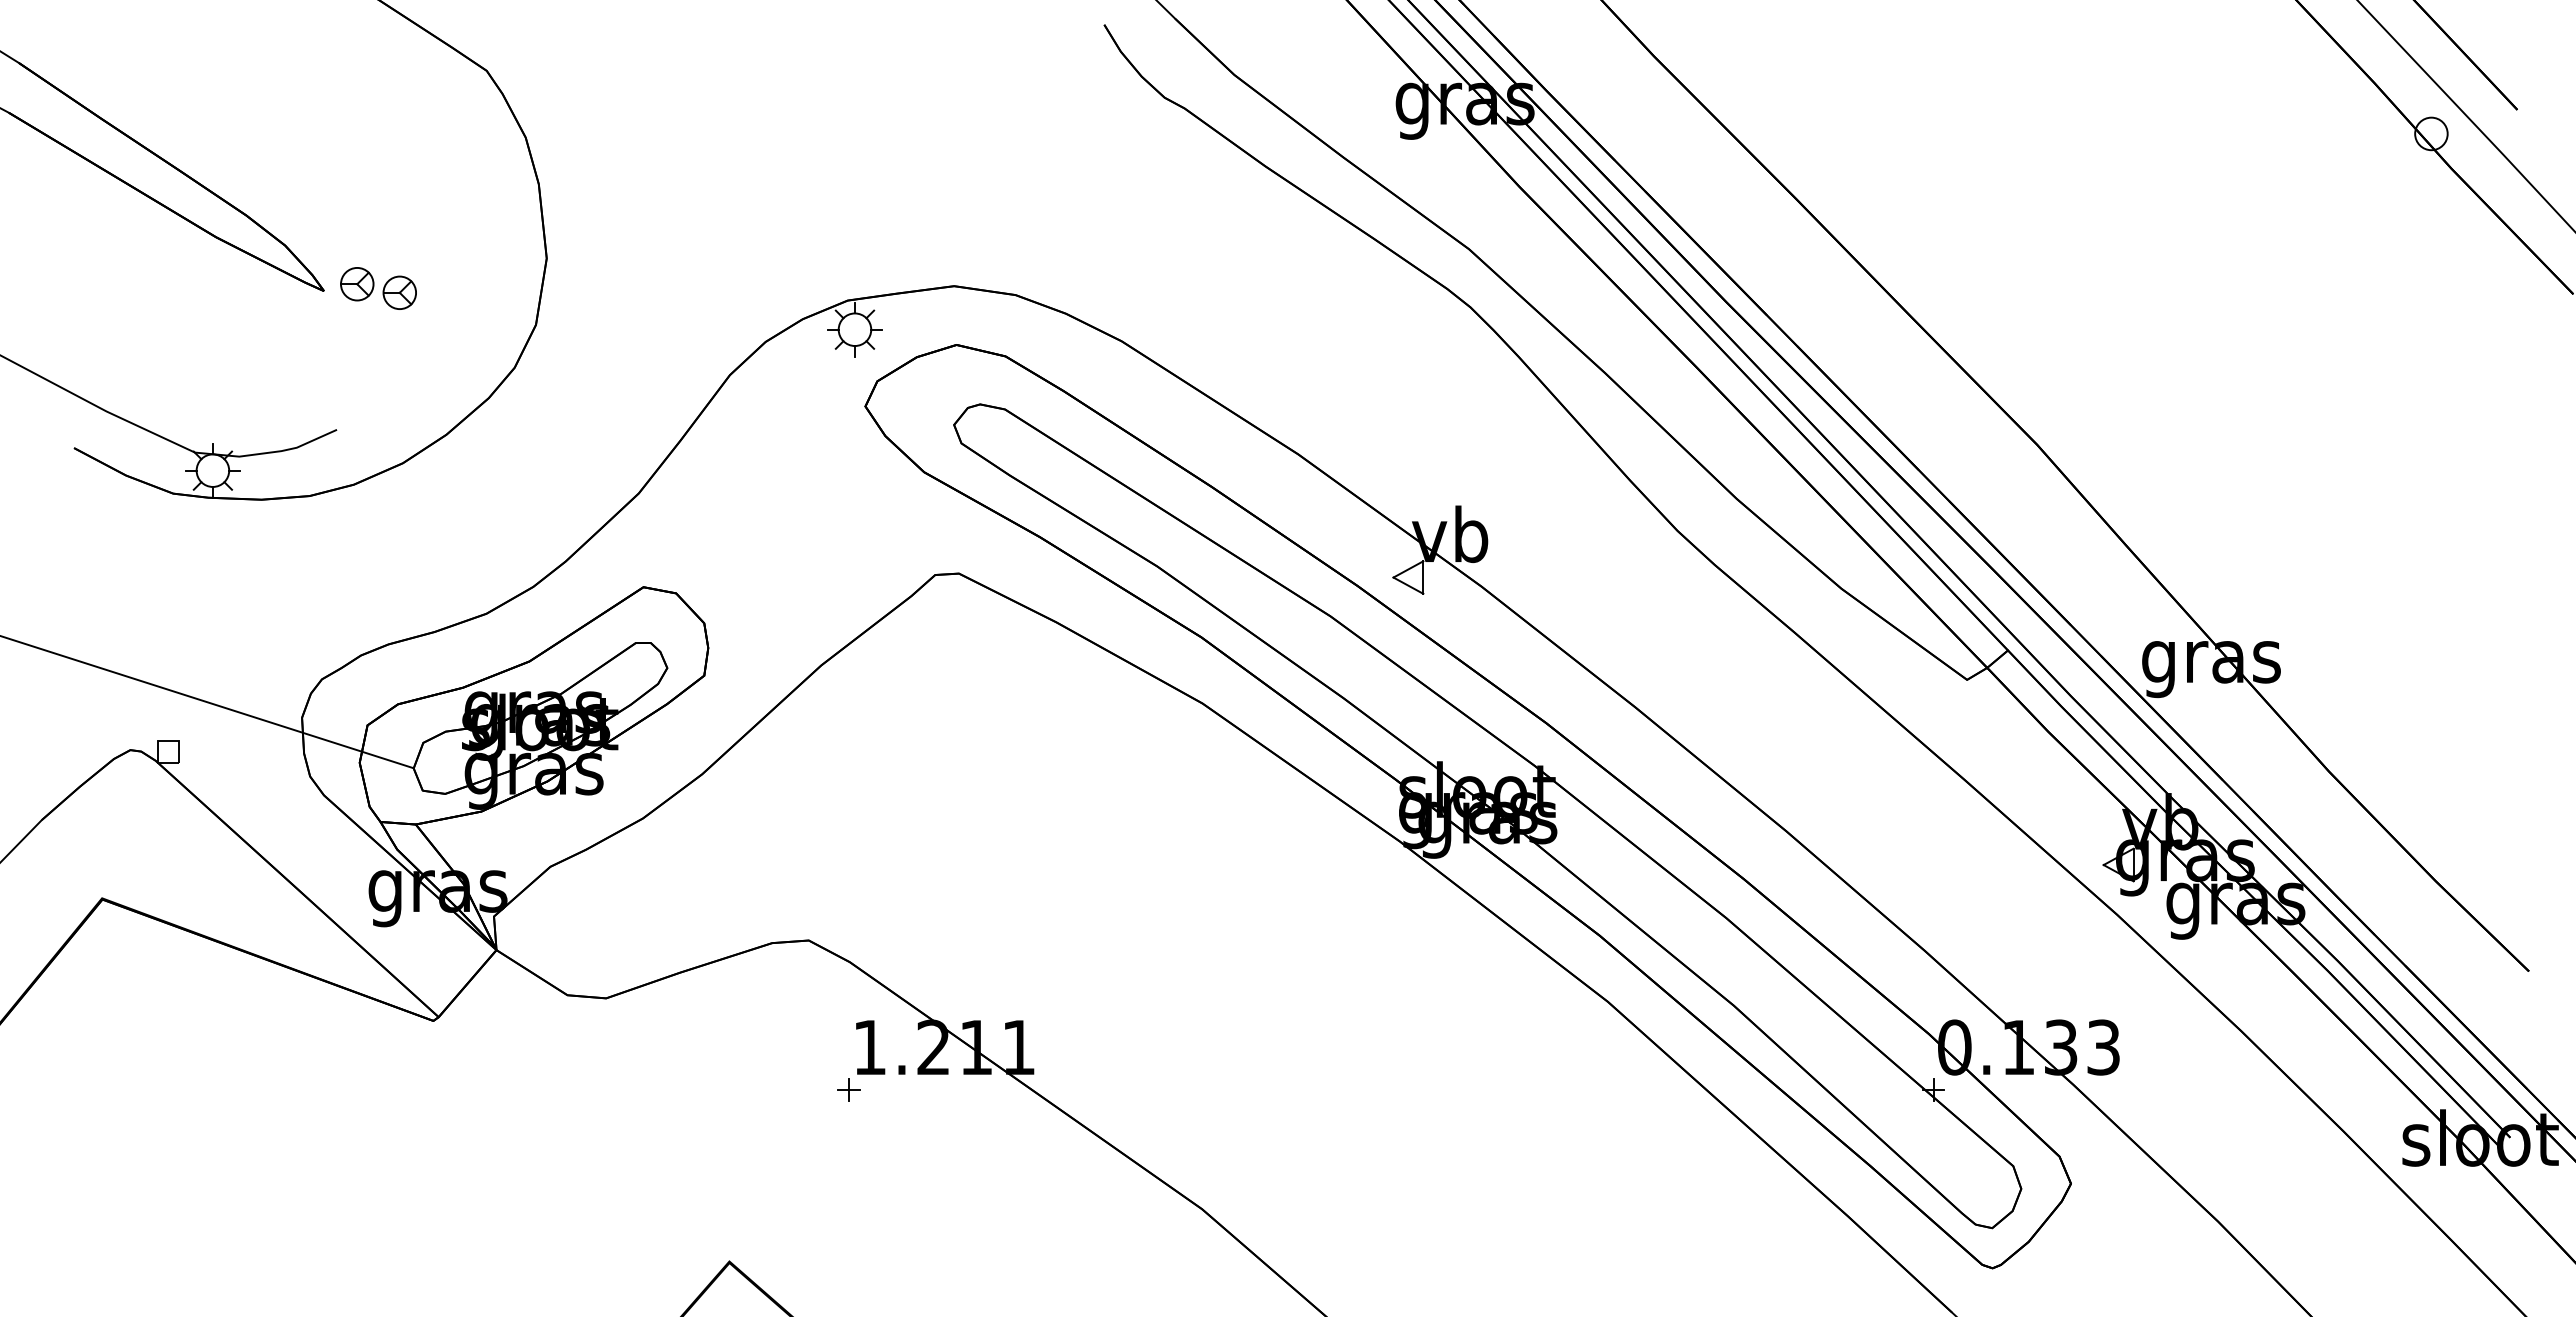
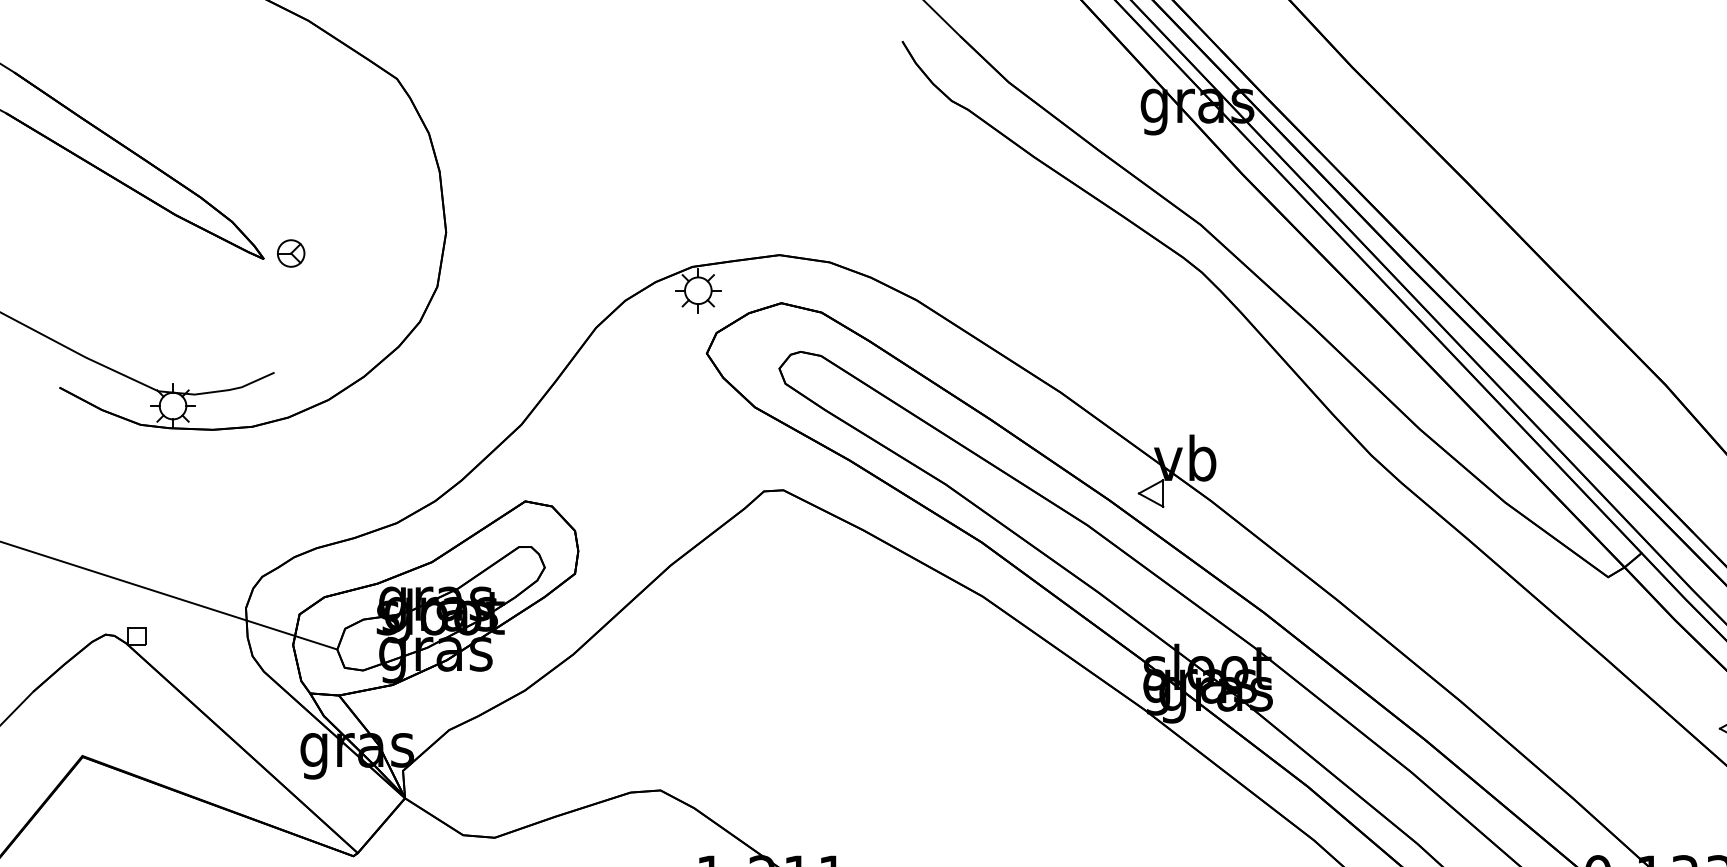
part: (399, 292) -> (325, 260), removed

